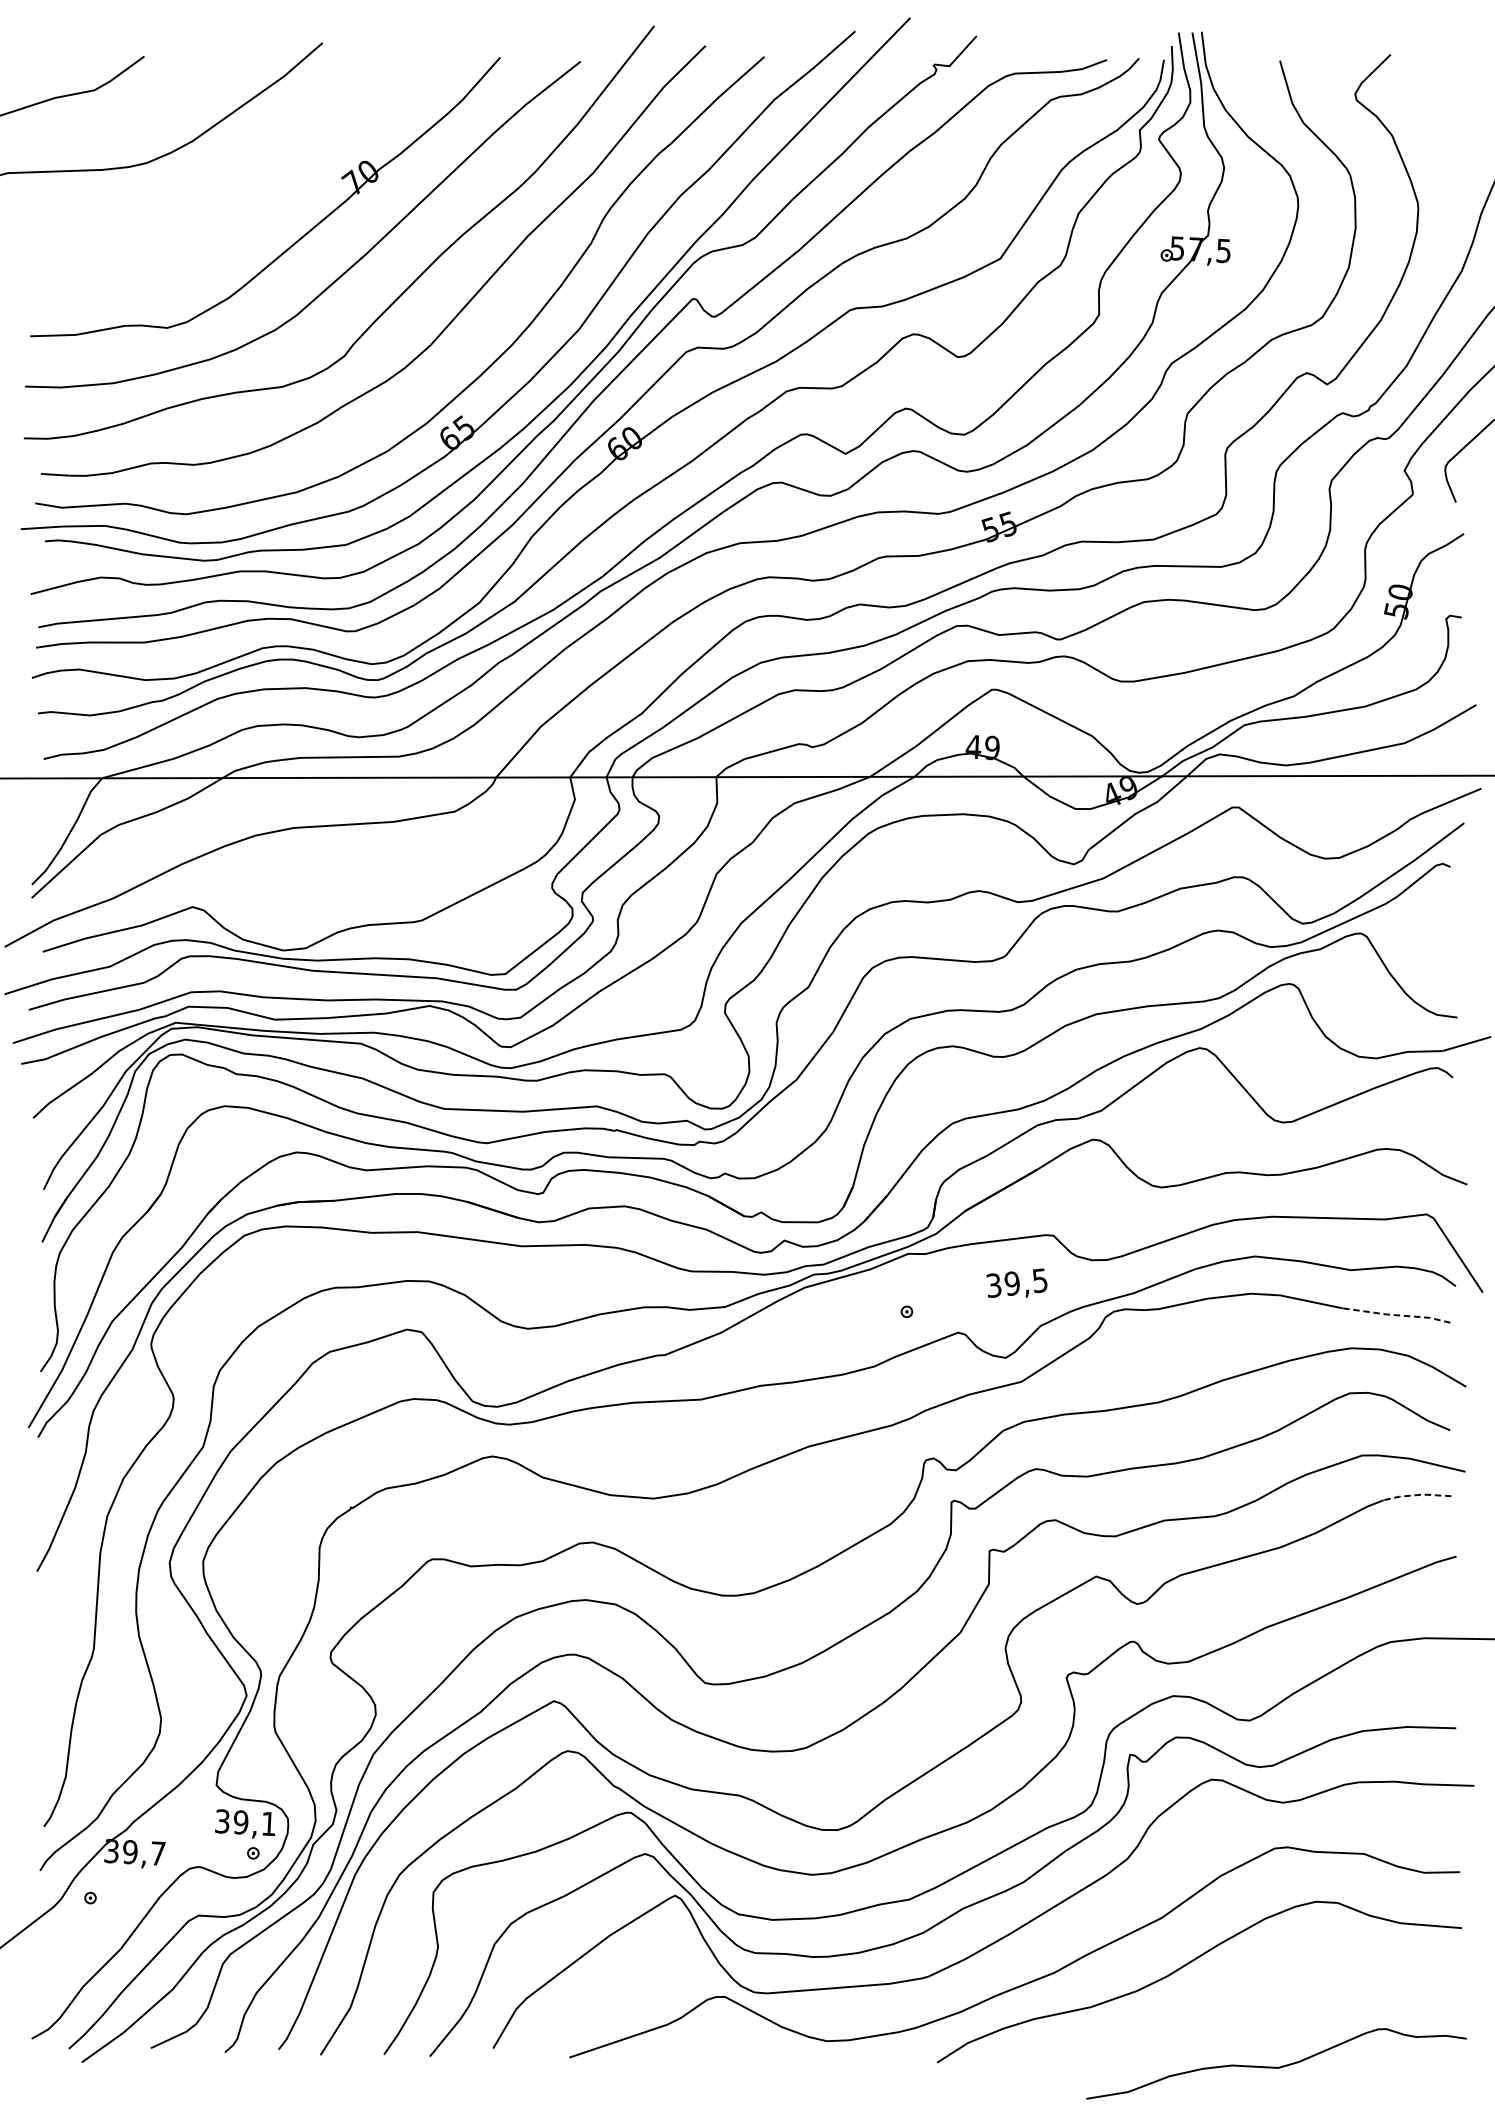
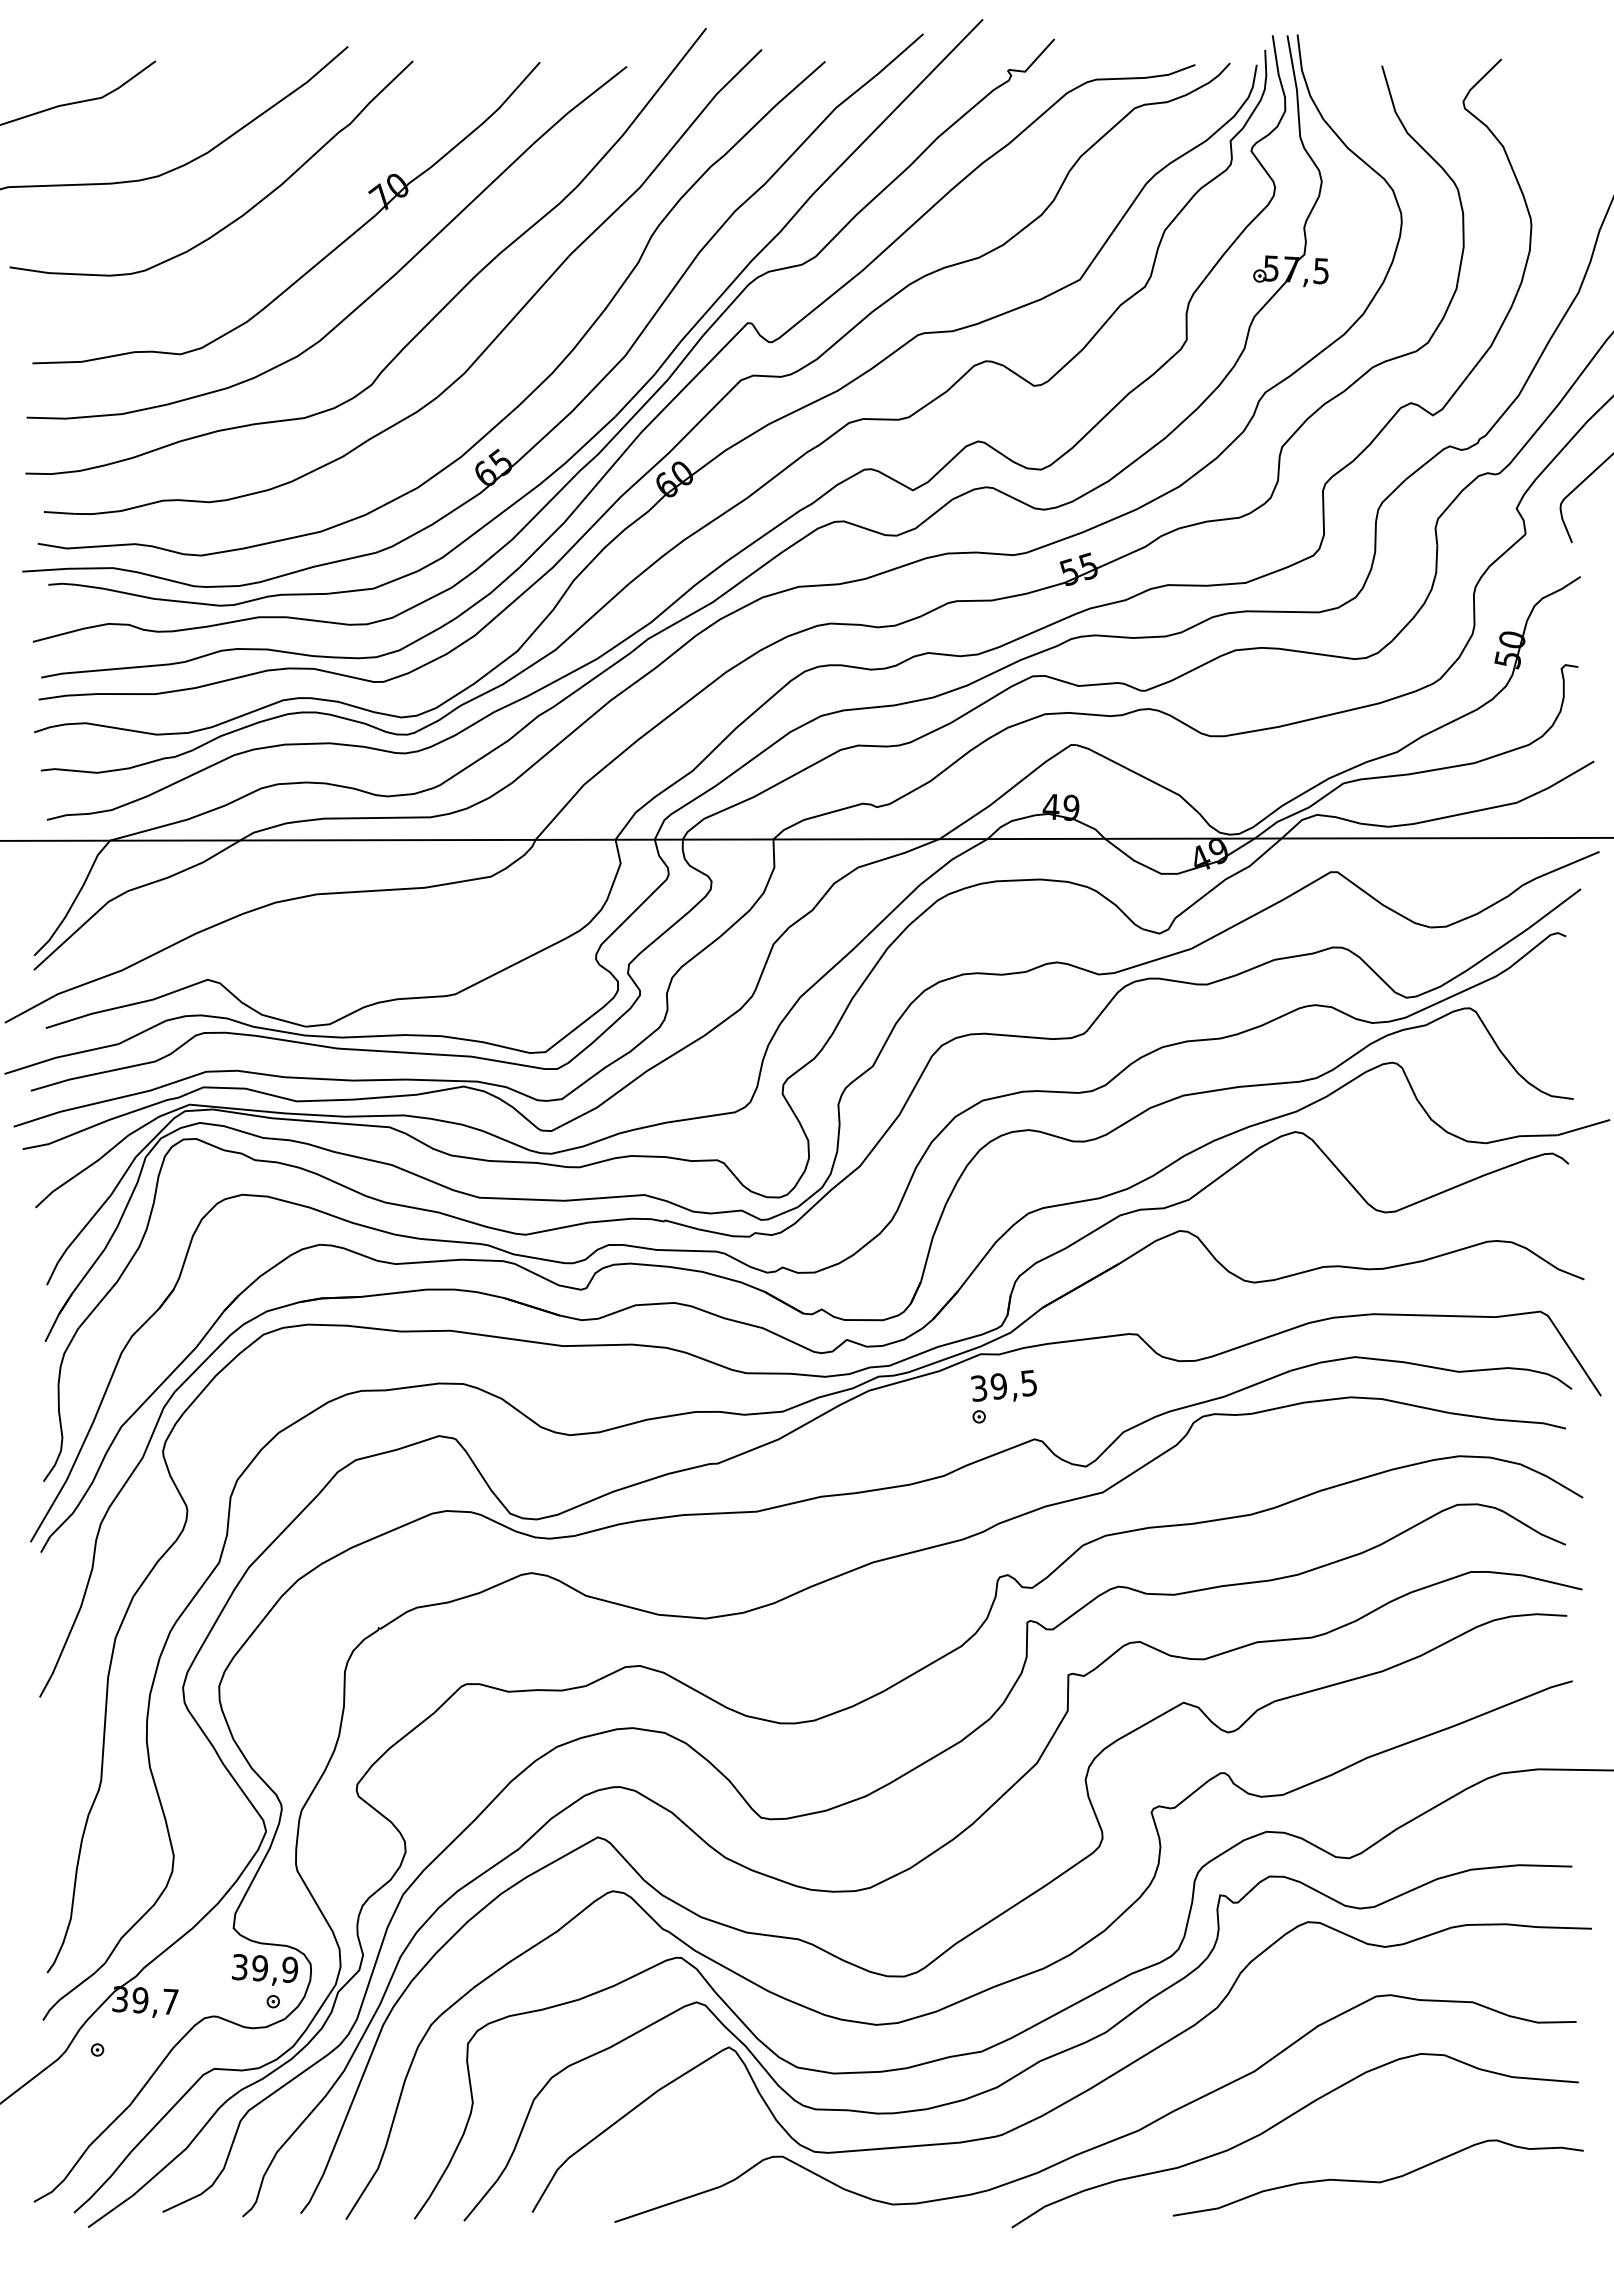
curve: (225, 197) -> (243, 213), added
text: (1016, 1282) -> (1003, 1385), moved
line: (1396, 1315) -> (1507, 1420), dashed -> solid
line: (1417, 1494) -> (1530, 1614), dashed -> solid
text: (269, 1823) -> (290, 1969), 39,1 -> 39,9
curve: (1275, 2067) -> (1377, 2181), moved

